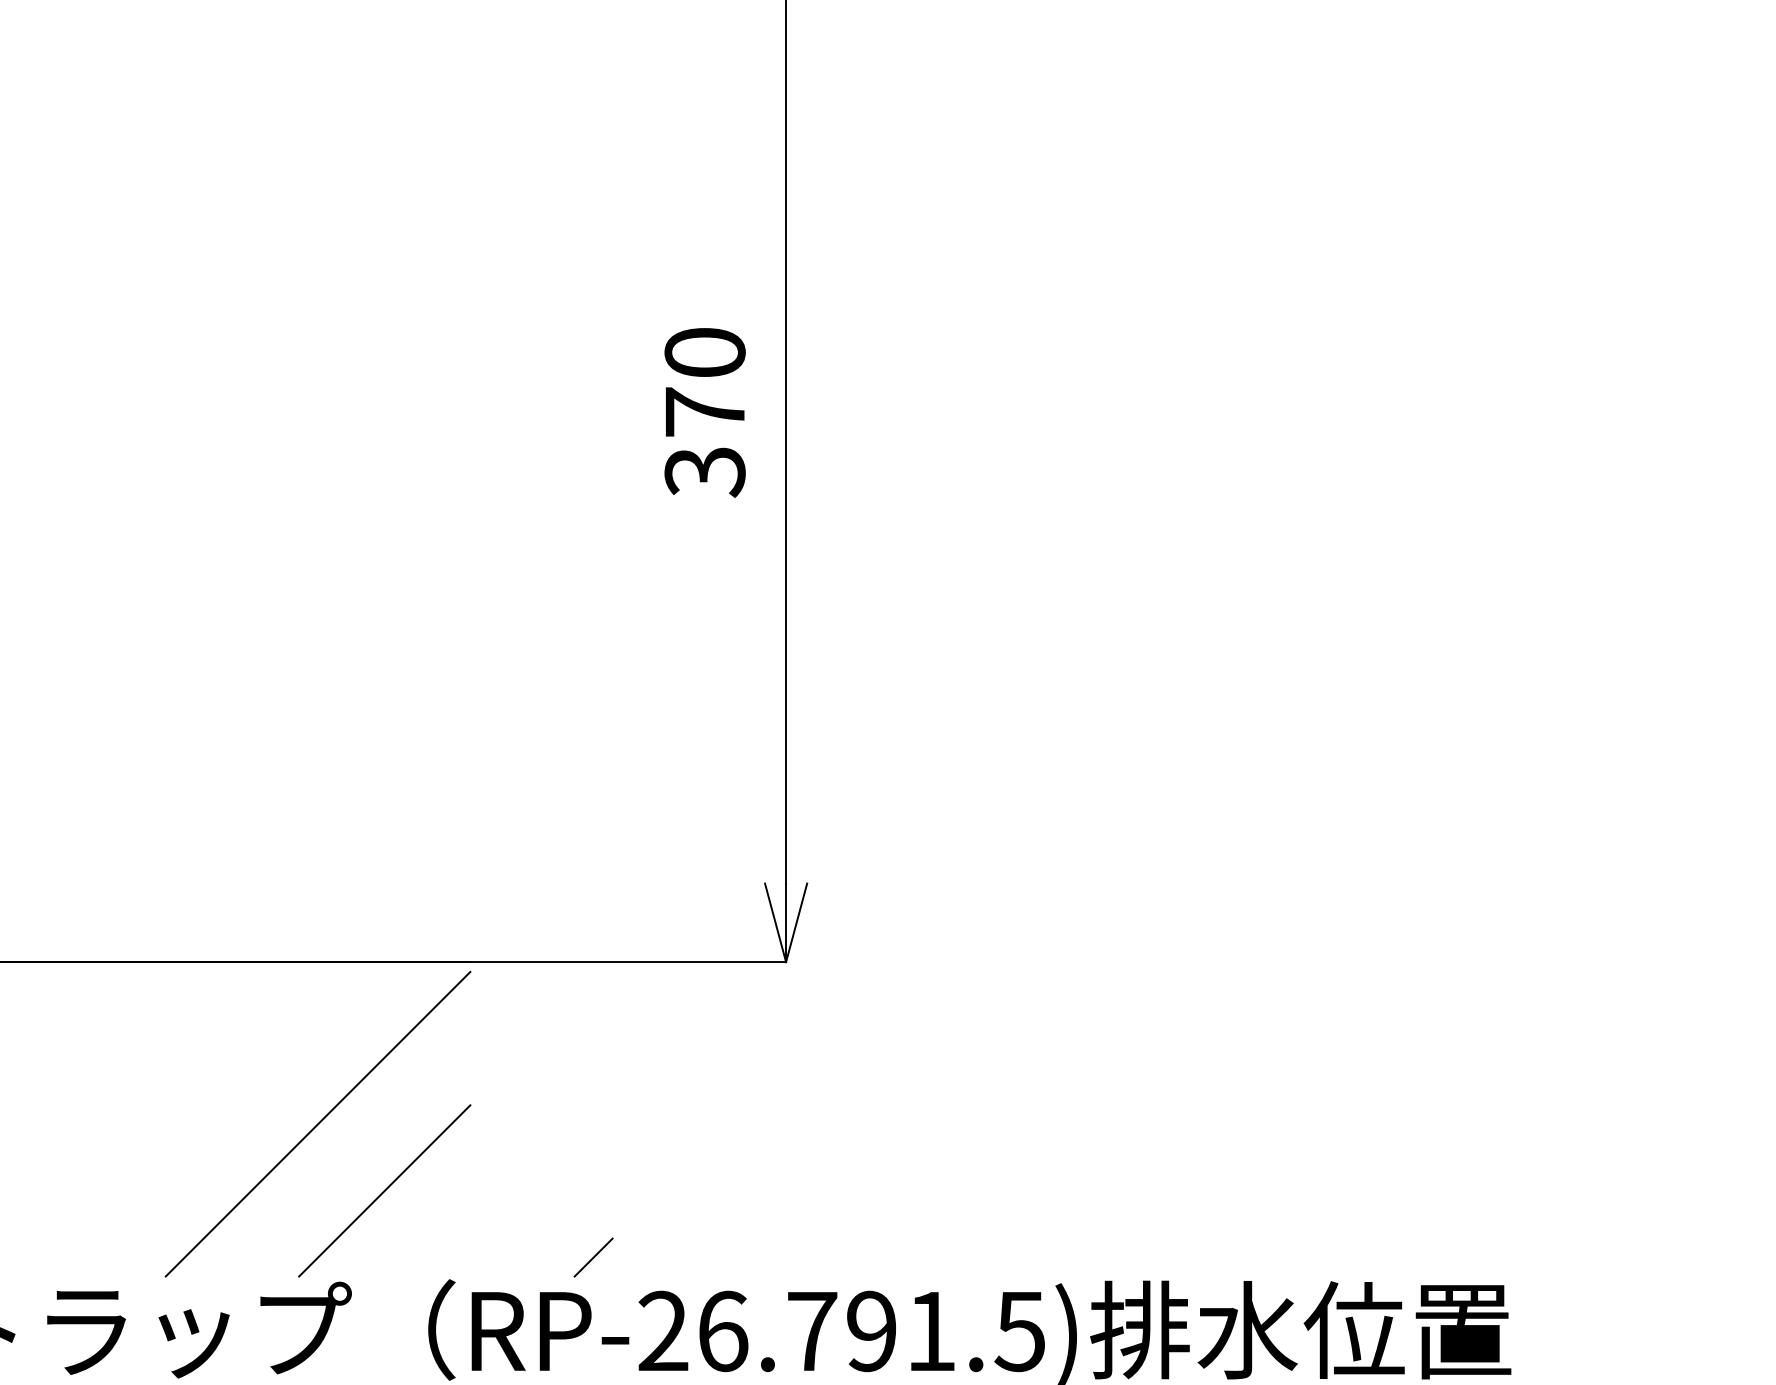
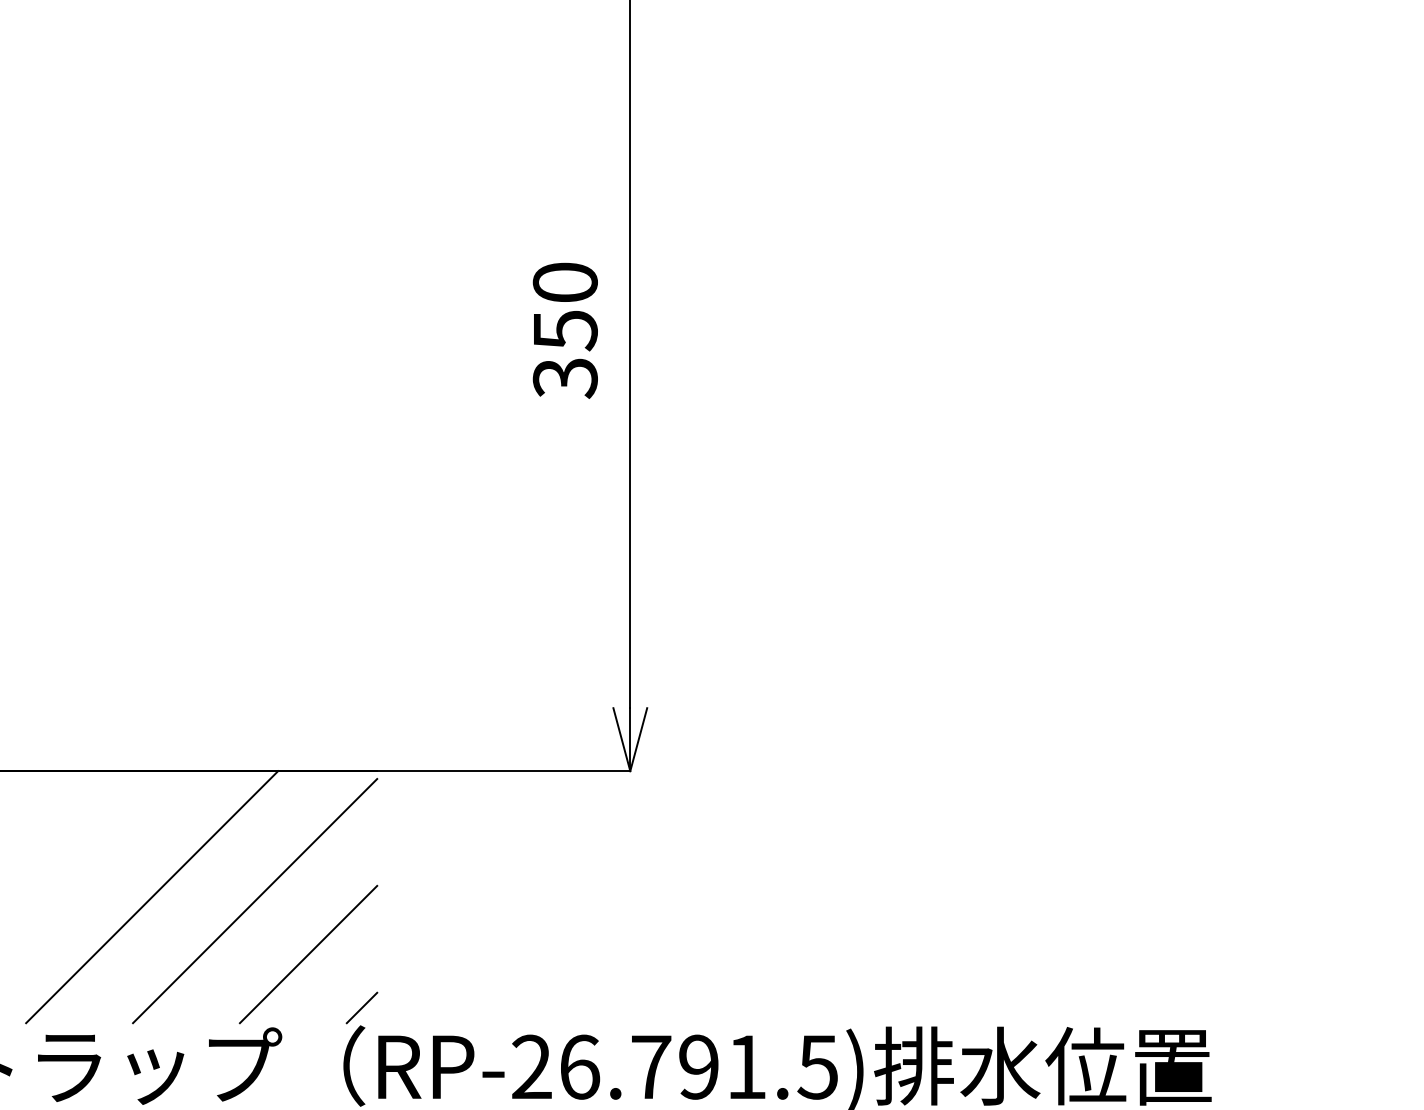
text: (705, 412) -> (565, 330), 370 -> 350
line: (190, 1119) -> (152, 897), added
line: (592, 1256) -> (361, 1007), moved

